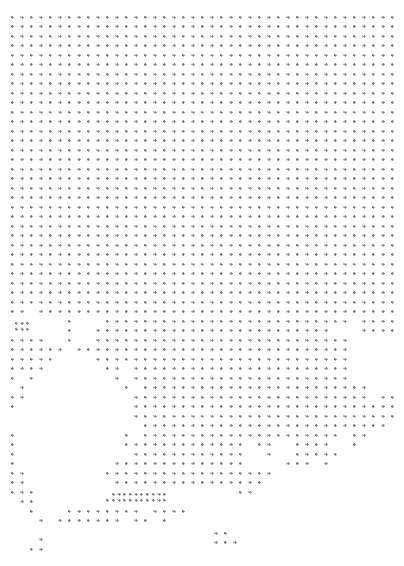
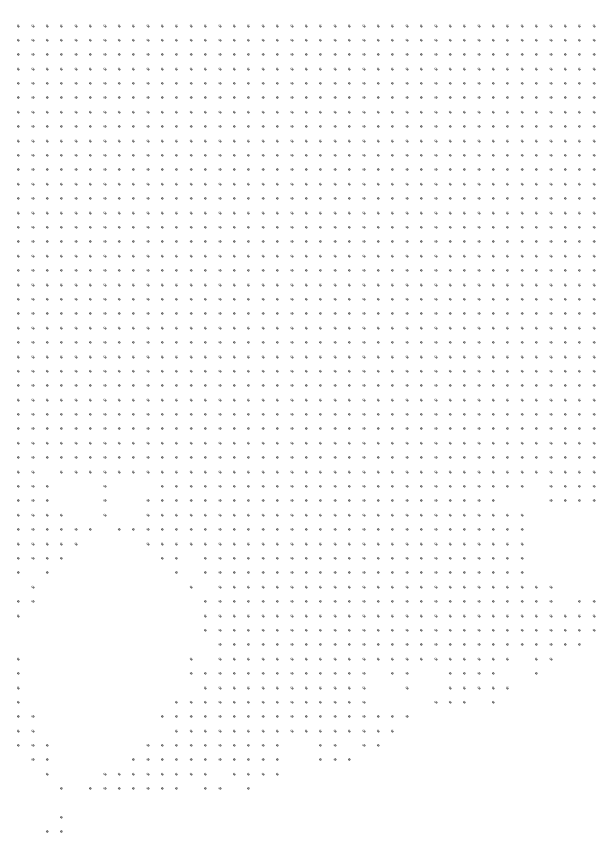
part: (21, 325) -> (32, 492), size x1.67
part: (135, 496) -> (205, 751), size x1.67
part: (225, 537) -> (335, 751), moved

